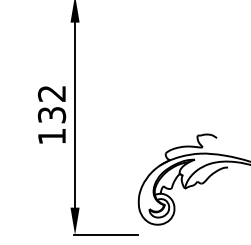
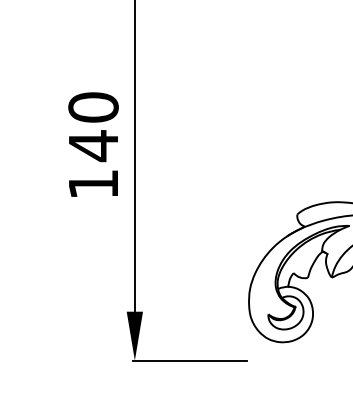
text: (51, 104) -> (92, 126), 132 -> 140

